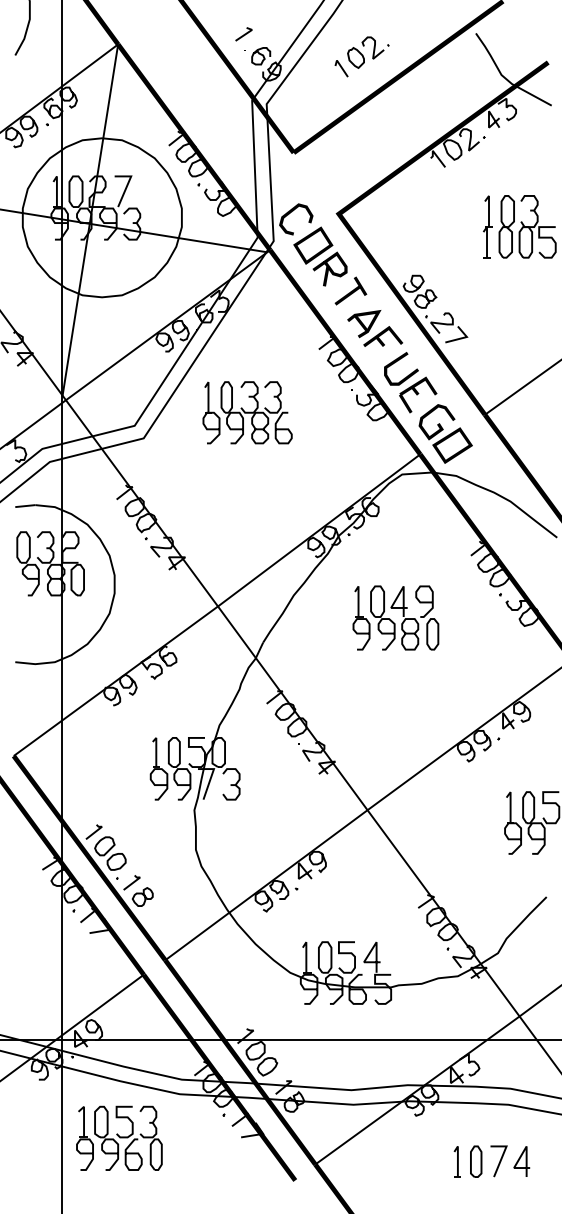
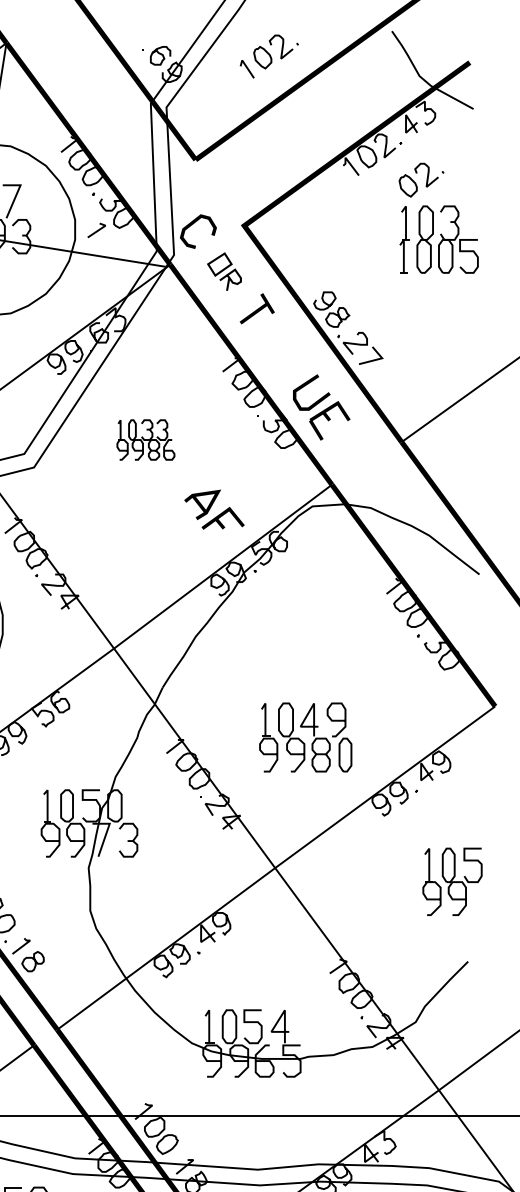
line: (243, 34) -> (96, 230), moved
part: (503, 171) -> (421, 180), added
part: (320, 256) -> (224, 271), size x0.6
part: (375, 328) -> (214, 509), moved
part: (247, 412) -> (145, 439), size x0.6
part: (445, 433) -> (359, 462), removed
part: (395, 617) -> (305, 736), moved

